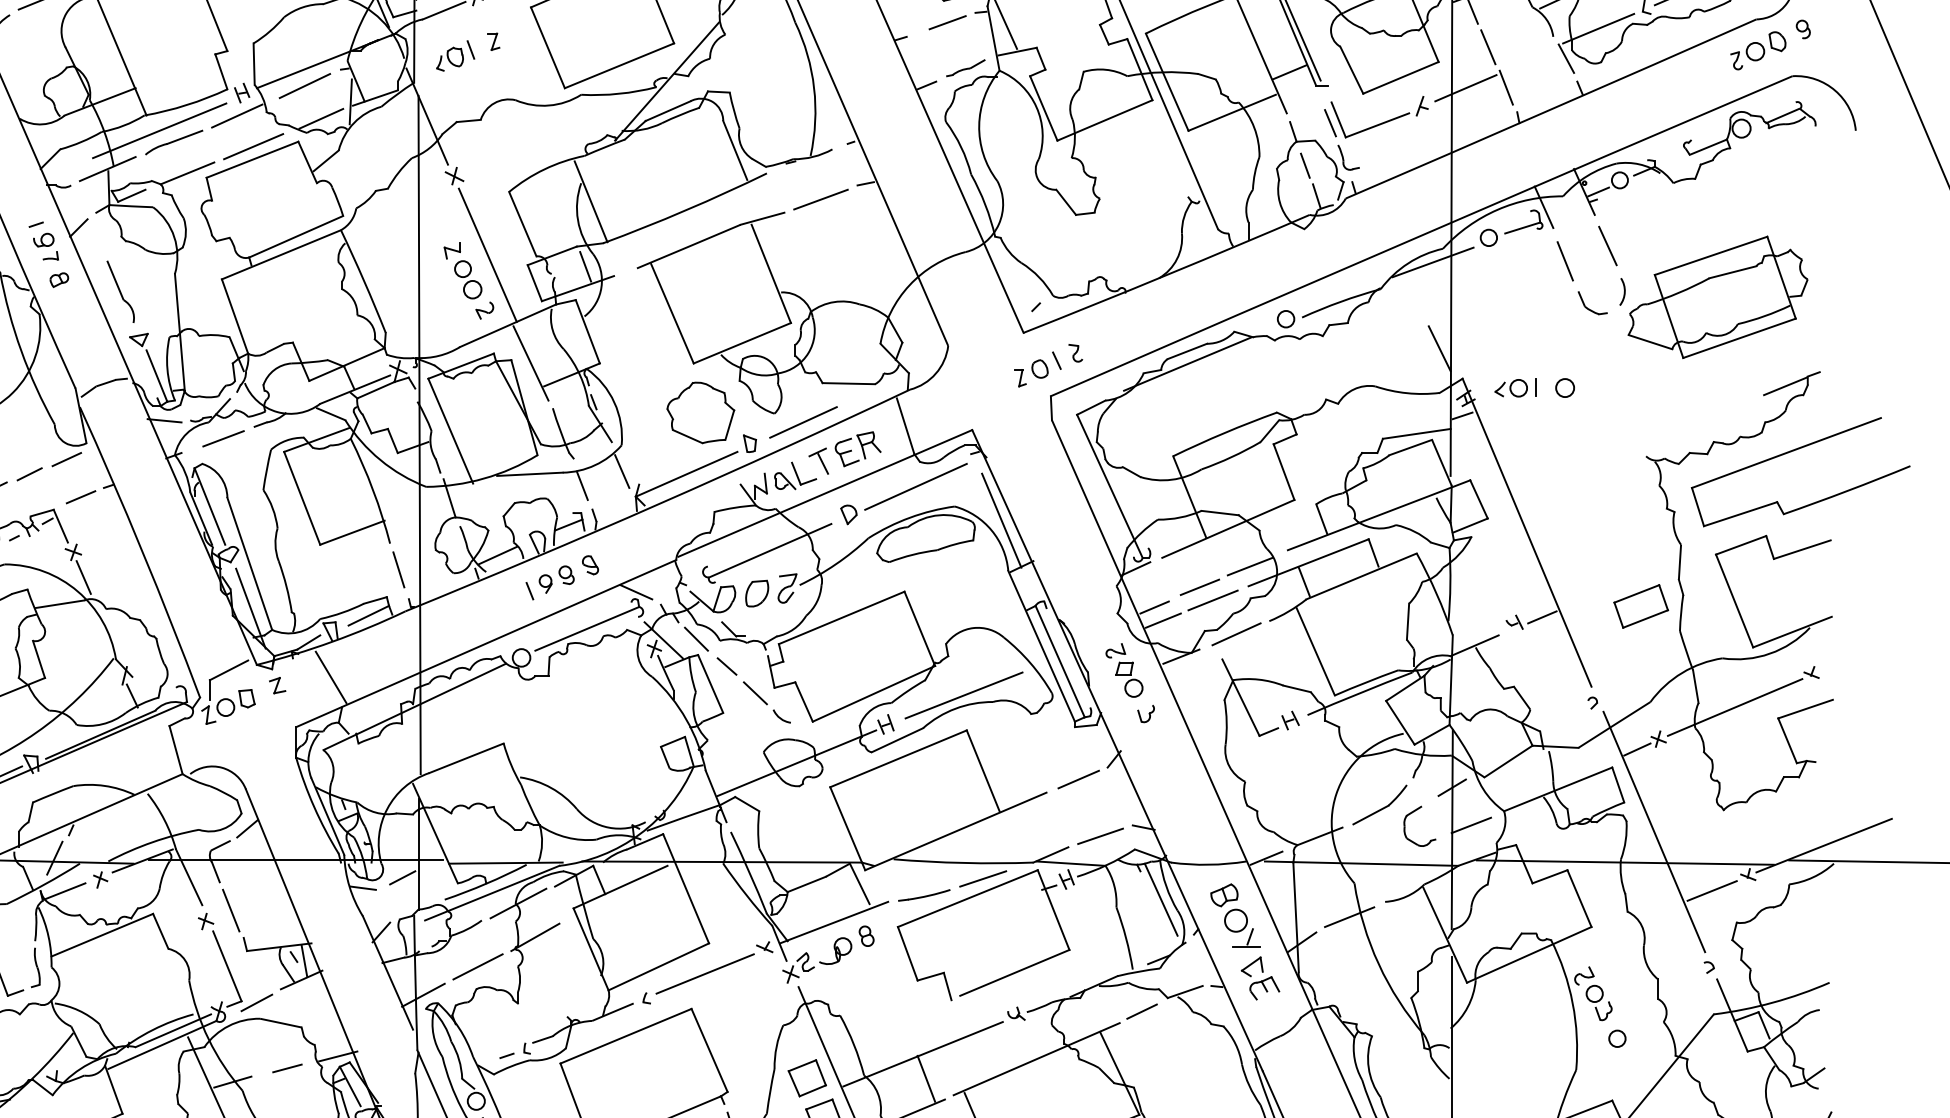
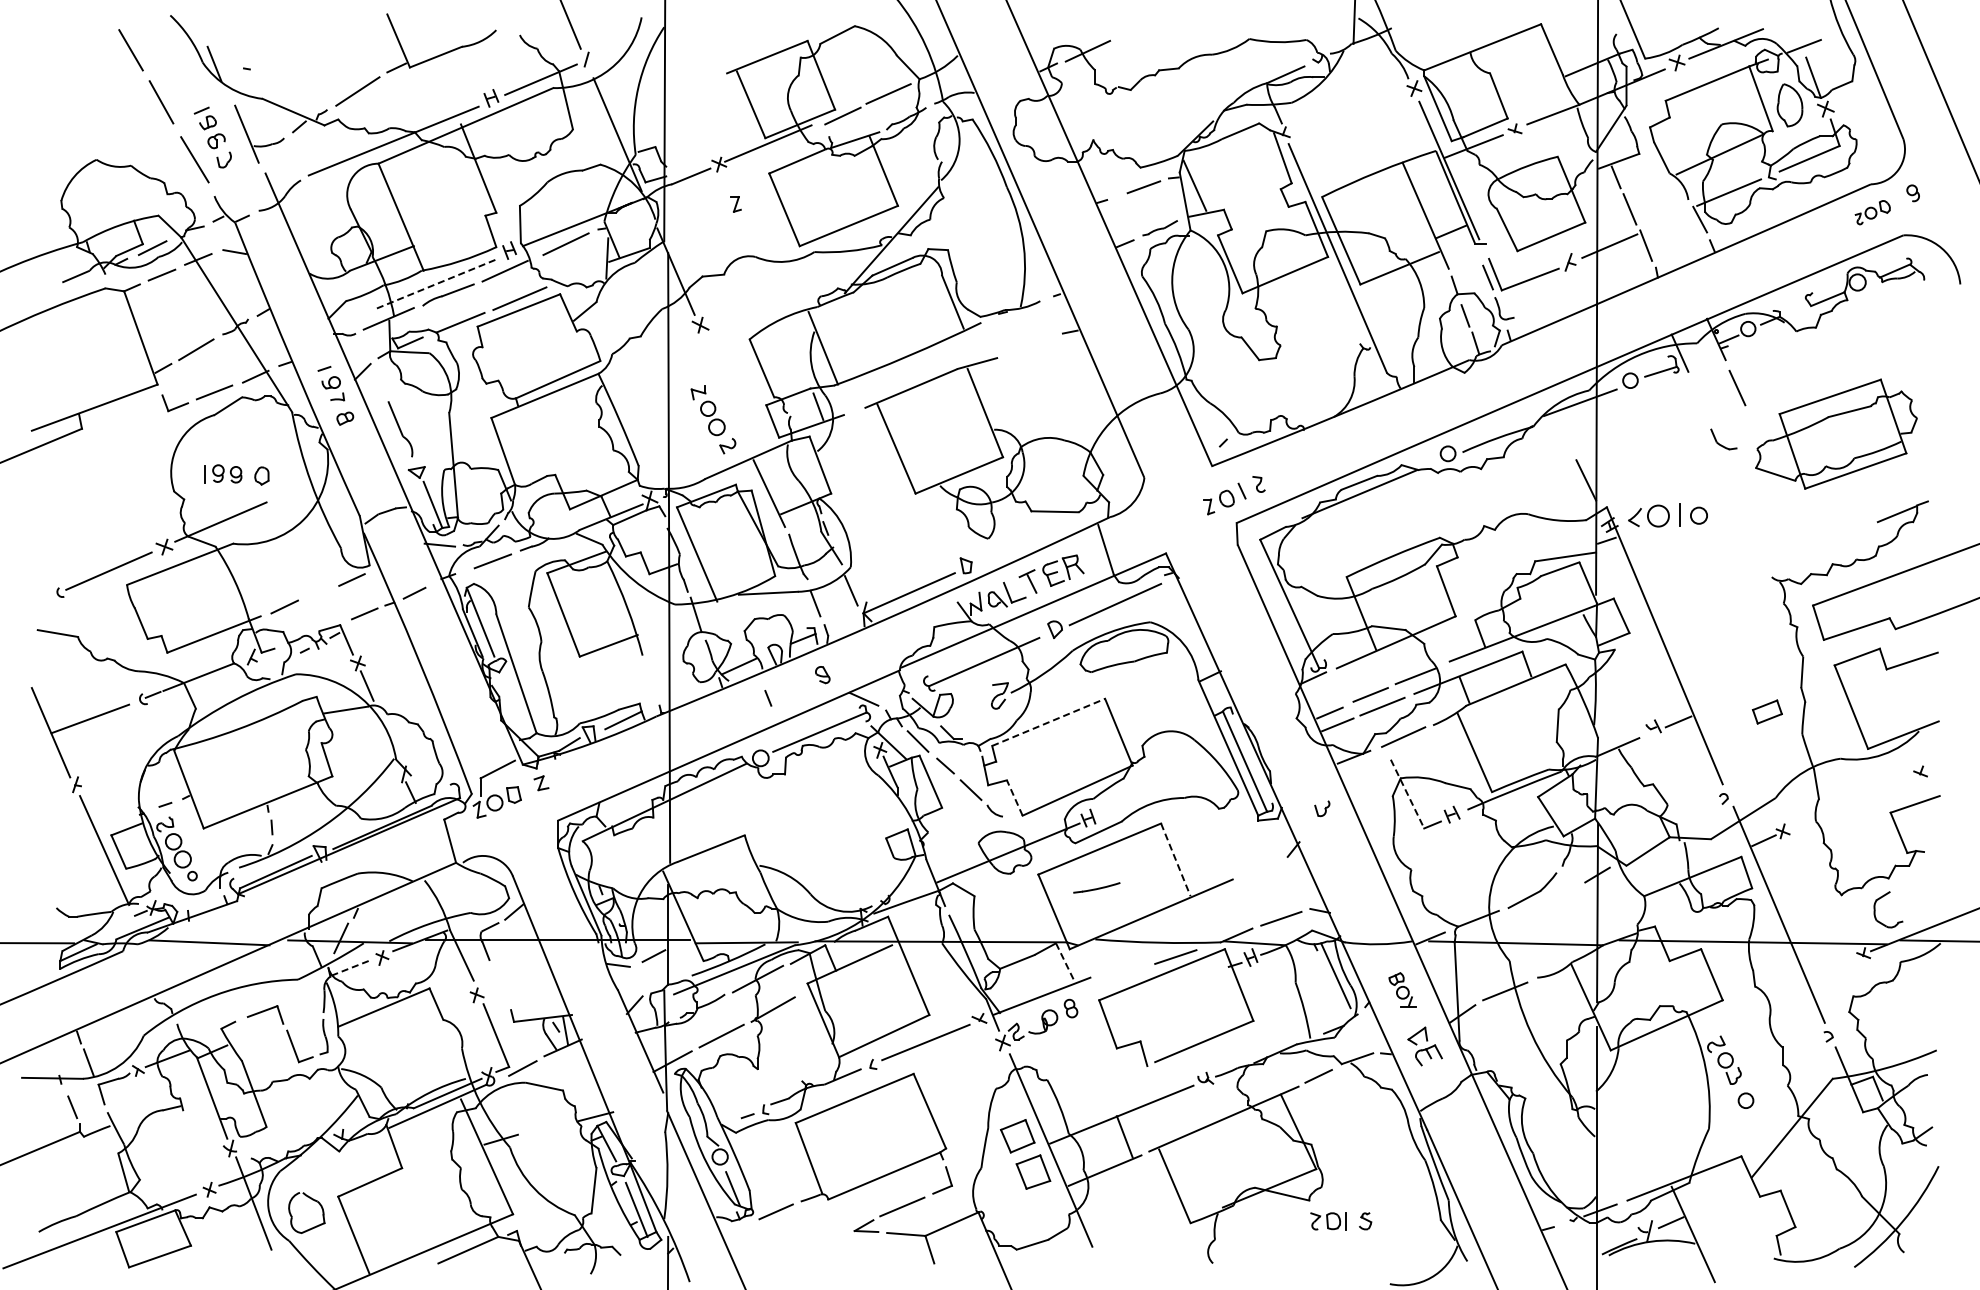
part: (1758, 50) -> (1872, 212), size x0.7
part: (455, 55) -> (701, 216), removed
line: (321, 118) -> (580, 273), removed
line: (159, 130) -> (435, 284), solid -> dashed
line: (820, 199) -> (1029, 346), removed
line: (487, 255) -> (730, 396), removed
line: (1565, 260) -> (1699, 401), removed
arc: (1623, 291) -> (1751, 428), removed
part: (1515, 387) -> (1654, 515), size x1.4
part: (701, 413) -> (922, 538), removed
line: (803, 422) -> (1014, 546), removed
line: (29, 473) -> (414, 592), moved
line: (1001, 520) -> (1192, 634), removed
line: (398, 569) -> (650, 678), removed
part: (556, 579) -> (792, 687), removed
part: (757, 593) -> (972, 700), removed
part: (1641, 605) -> (1767, 711), size x0.6
line: (250, 608) -> (517, 713), removed
line: (842, 618) -> (1049, 722), solid -> dashed
part: (1124, 670) -> (1302, 769), removed
line: (331, 676) -> (589, 775), removed
line: (963, 694) -> (1158, 791), removed
line: (1240, 698) -> (1407, 794), solid -> dashed
line: (803, 701) -> (1014, 797), solid -> dashed
line: (1734, 707) -> (1851, 802), removed
line: (983, 771) -> (1176, 860), solid -> dashed
line: (1078, 779) -> (1261, 867), removed
part: (1414, 812) -> (1883, 897), moved
line: (1471, 824) -> (1614, 908), removed
line: (860, 883) -> (1065, 961), solid -> dashed
line: (1712, 890) -> (1831, 967), removed
line: (64, 891) -> (349, 968), solid -> dashed
part: (923, 895) -> (1096, 887), moved
line: (230, 910) -> (499, 985), removed
part: (1235, 915) -> (1402, 989), size x0.6
line: (287, 1068) -> (550, 1127), removed

